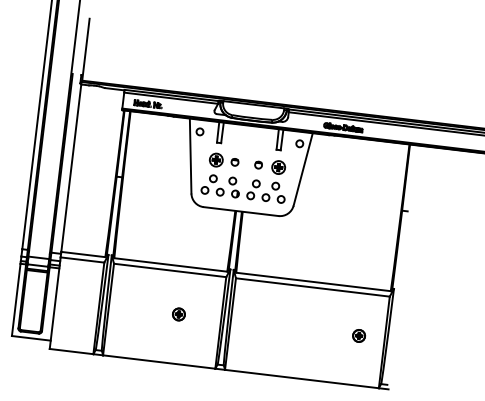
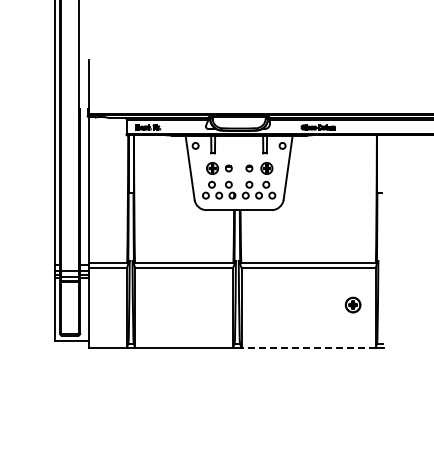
part: (179, 314) -> (196, 304), removed
part: (359, 335) -> (353, 304), size x1.4
line: (301, 378) -> (308, 347), solid -> dashed

